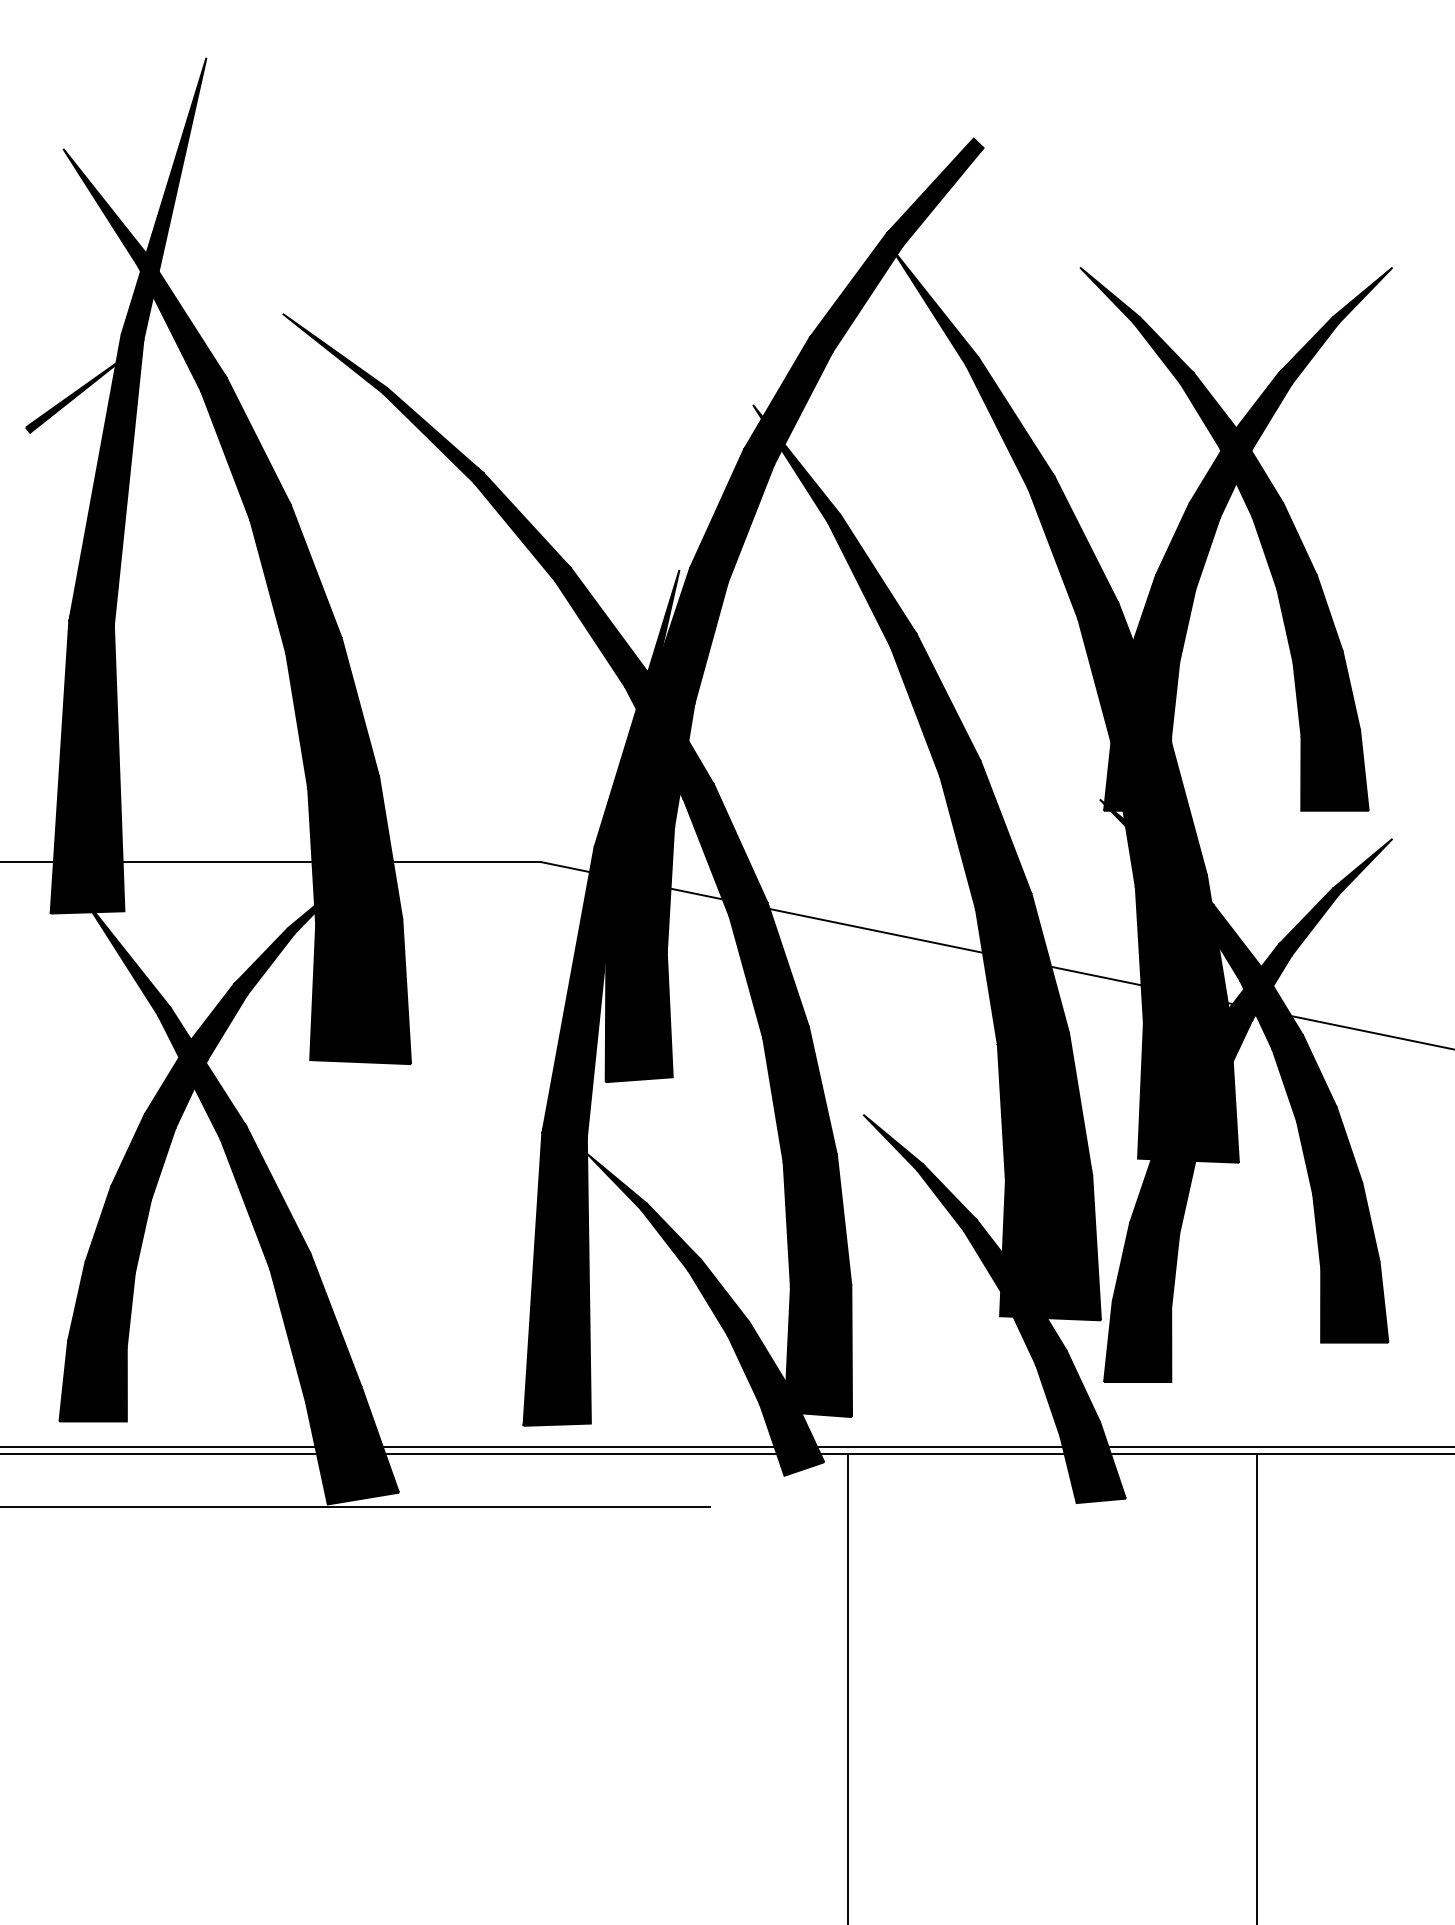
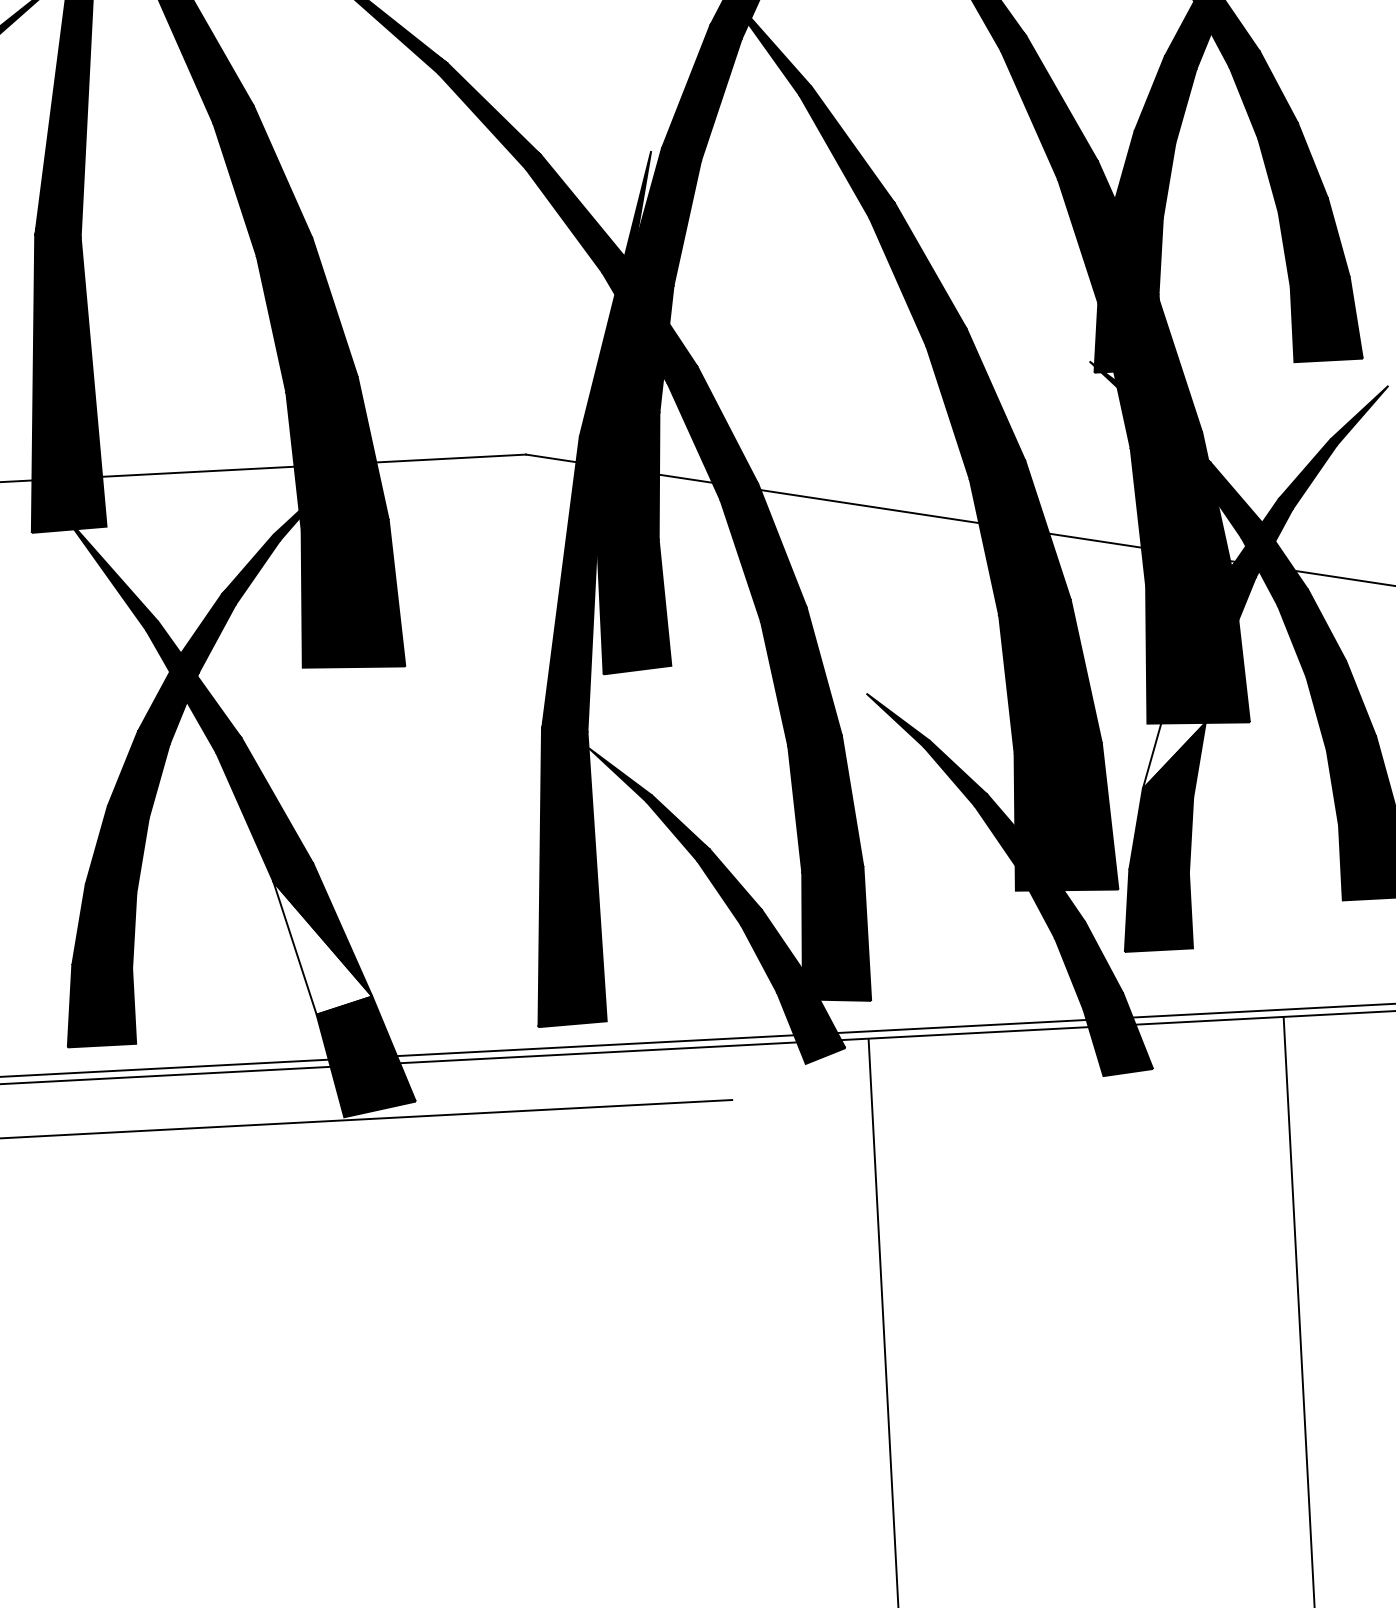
fill: (1162, 1184) -> (1173, 748), removed
fill: (315, 1335) -> (322, 946), removed

